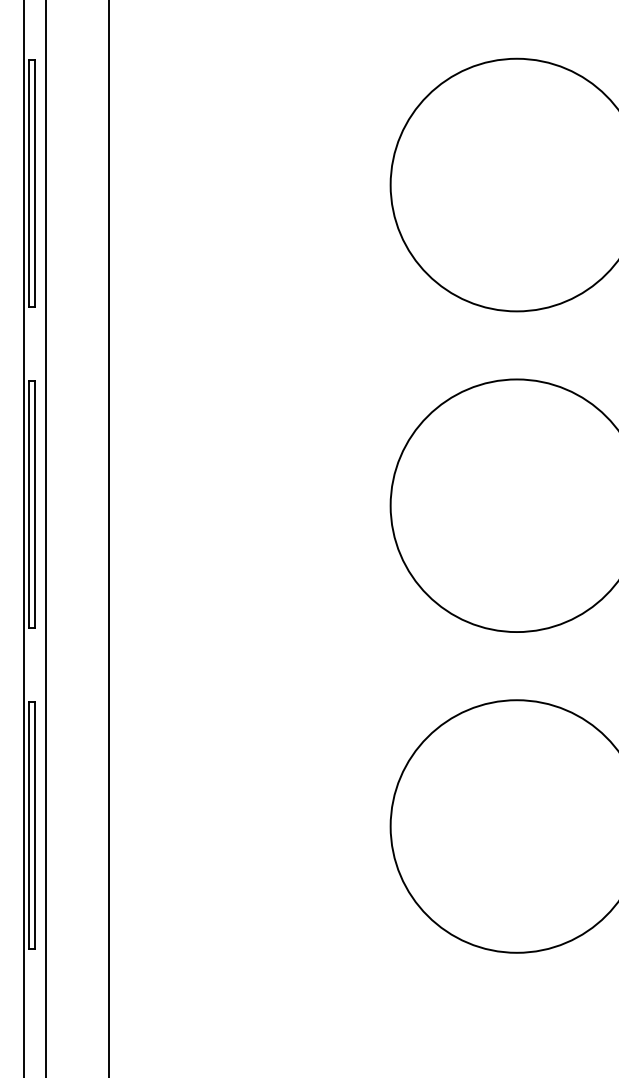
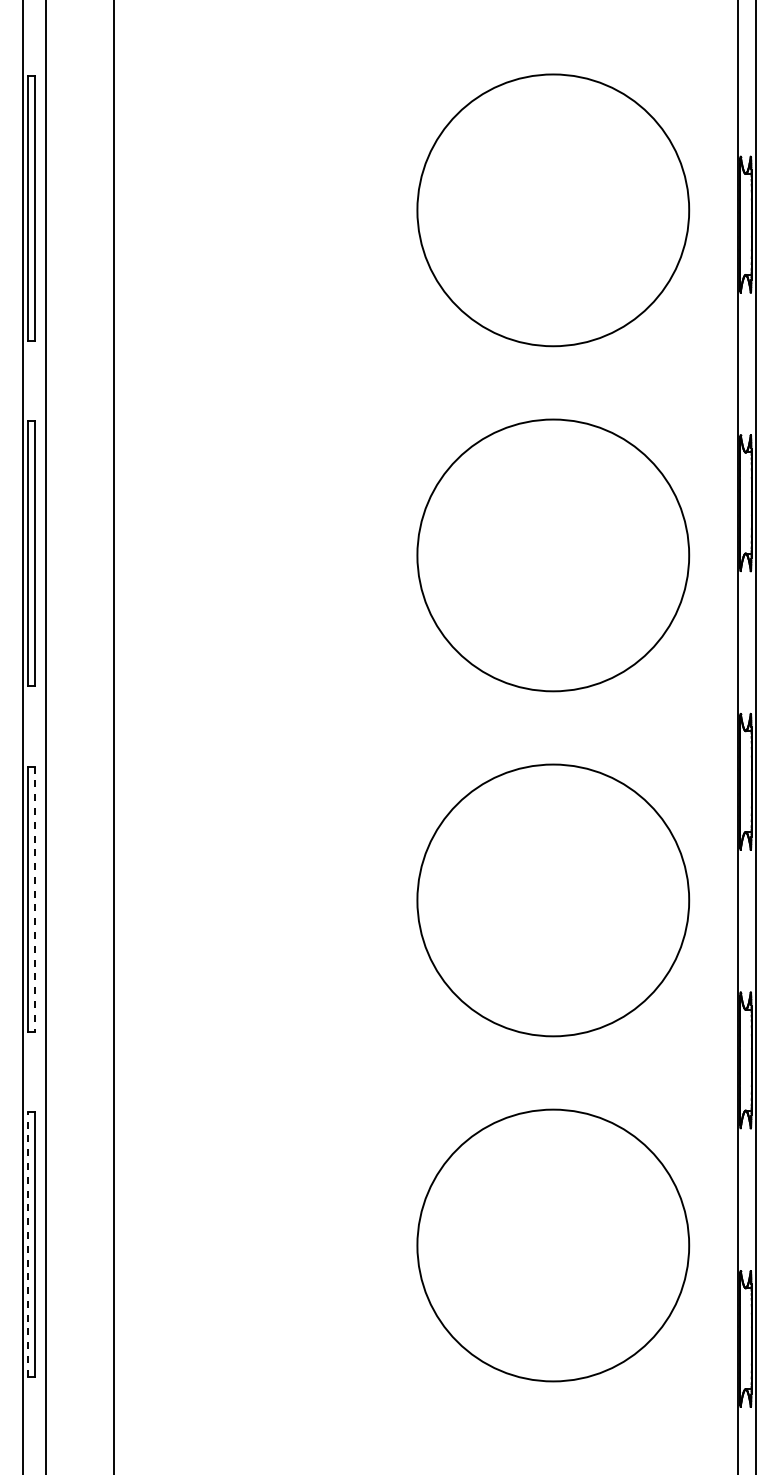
line: (34, 504) -> (34, 899), solid -> dashed
line: (28, 824) -> (27, 1243), solid -> dashed

